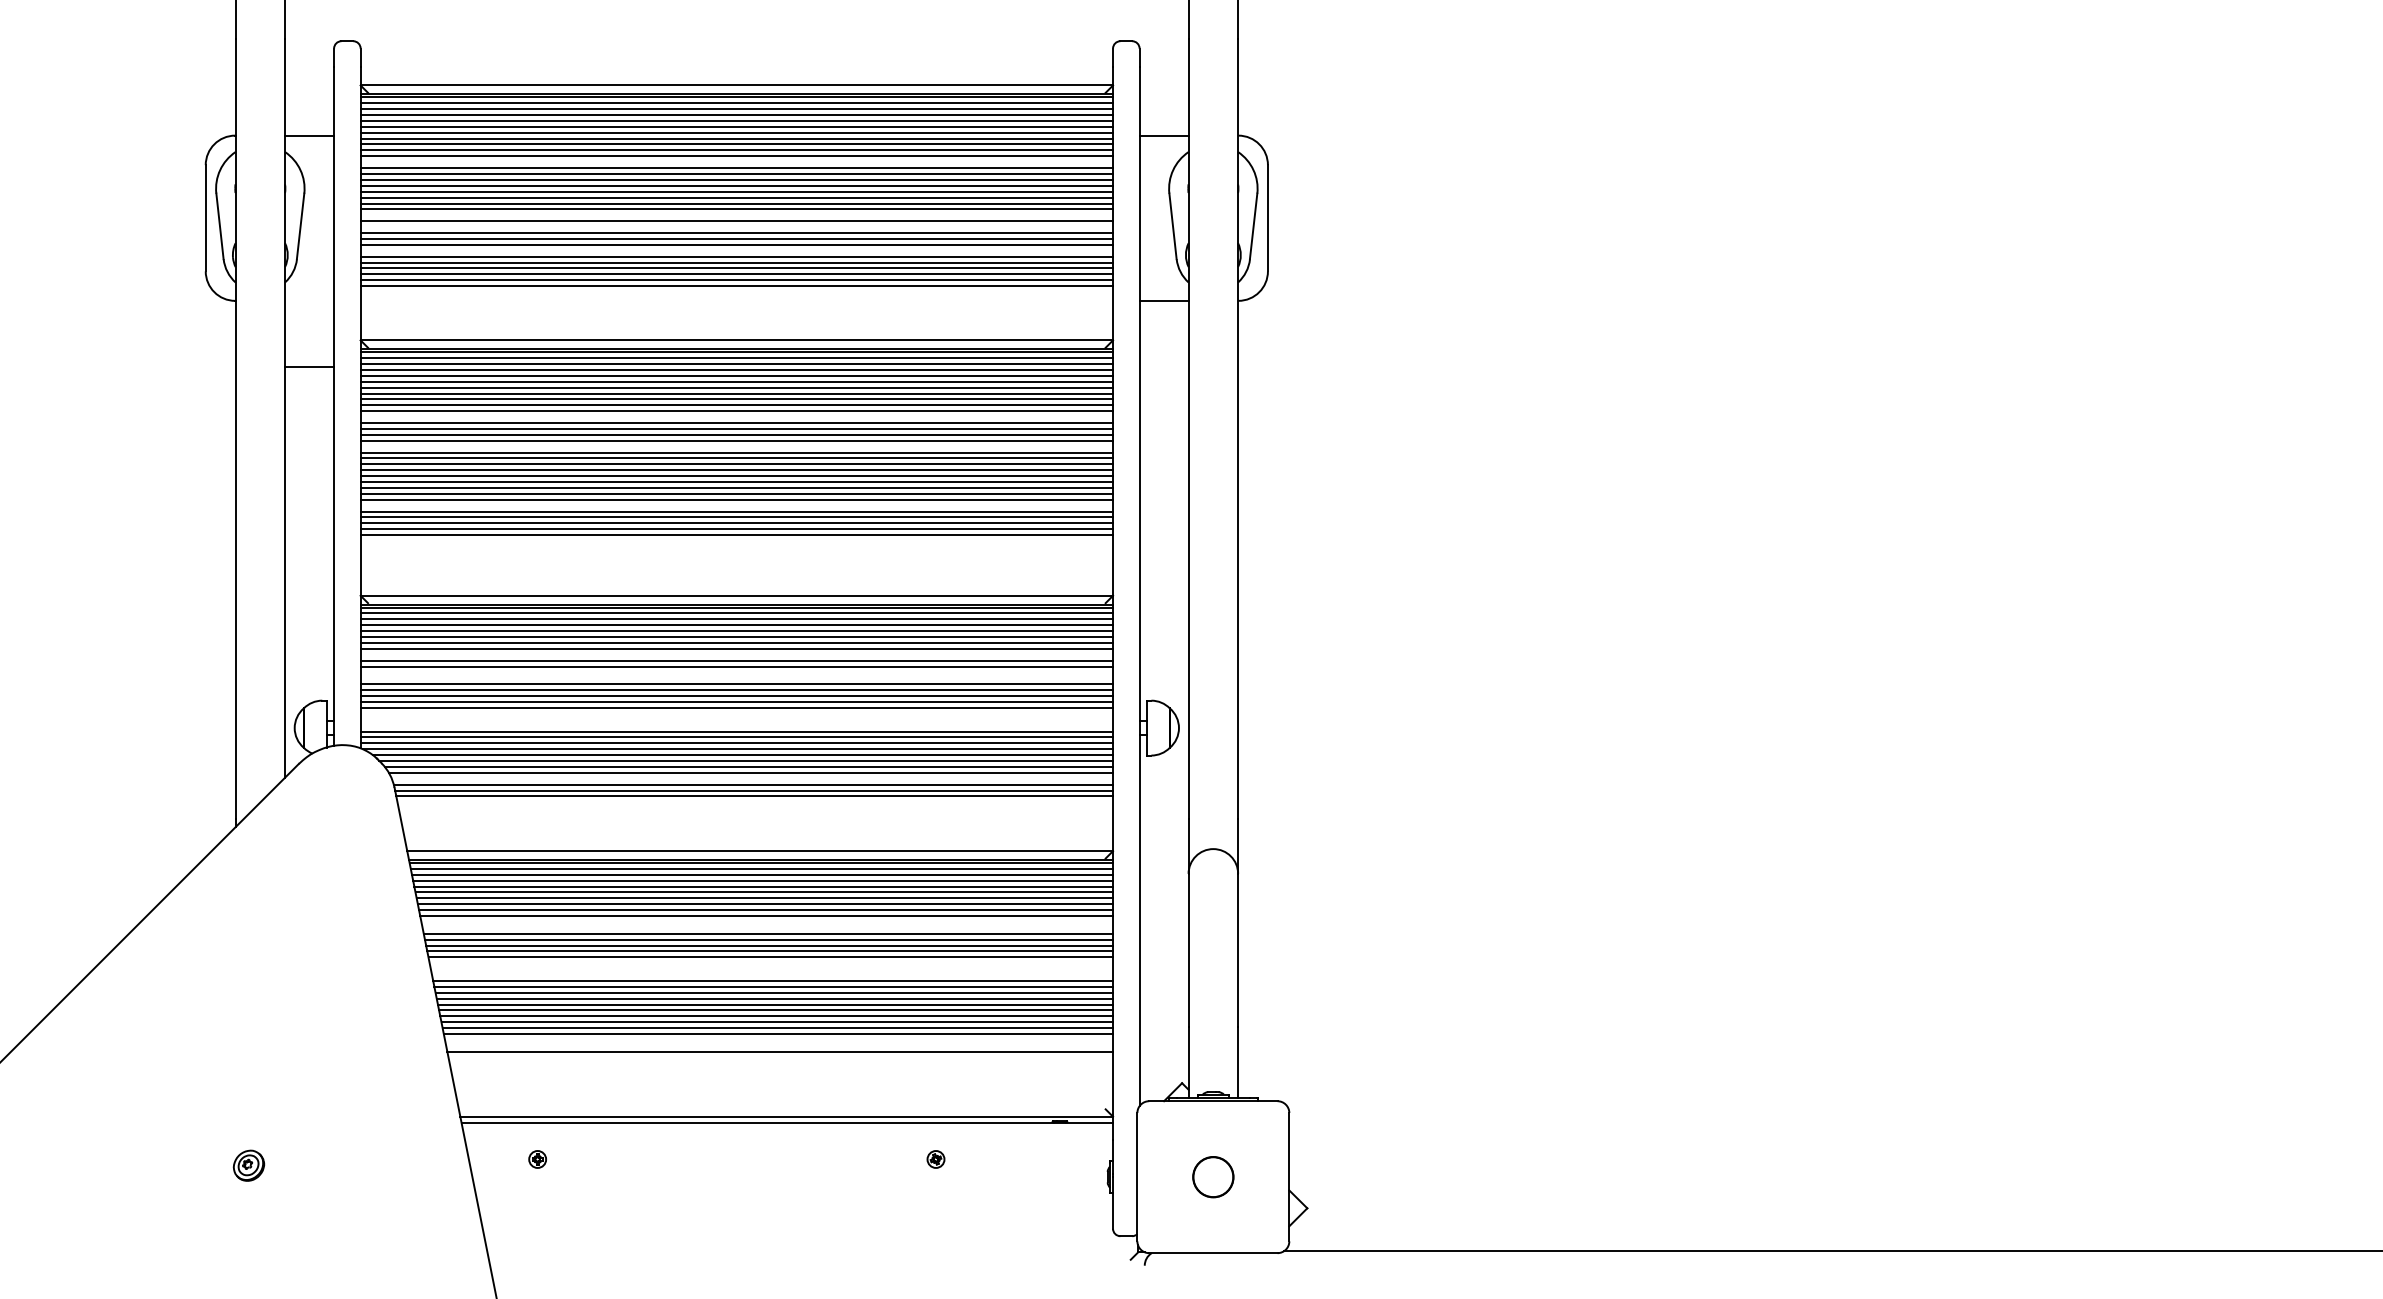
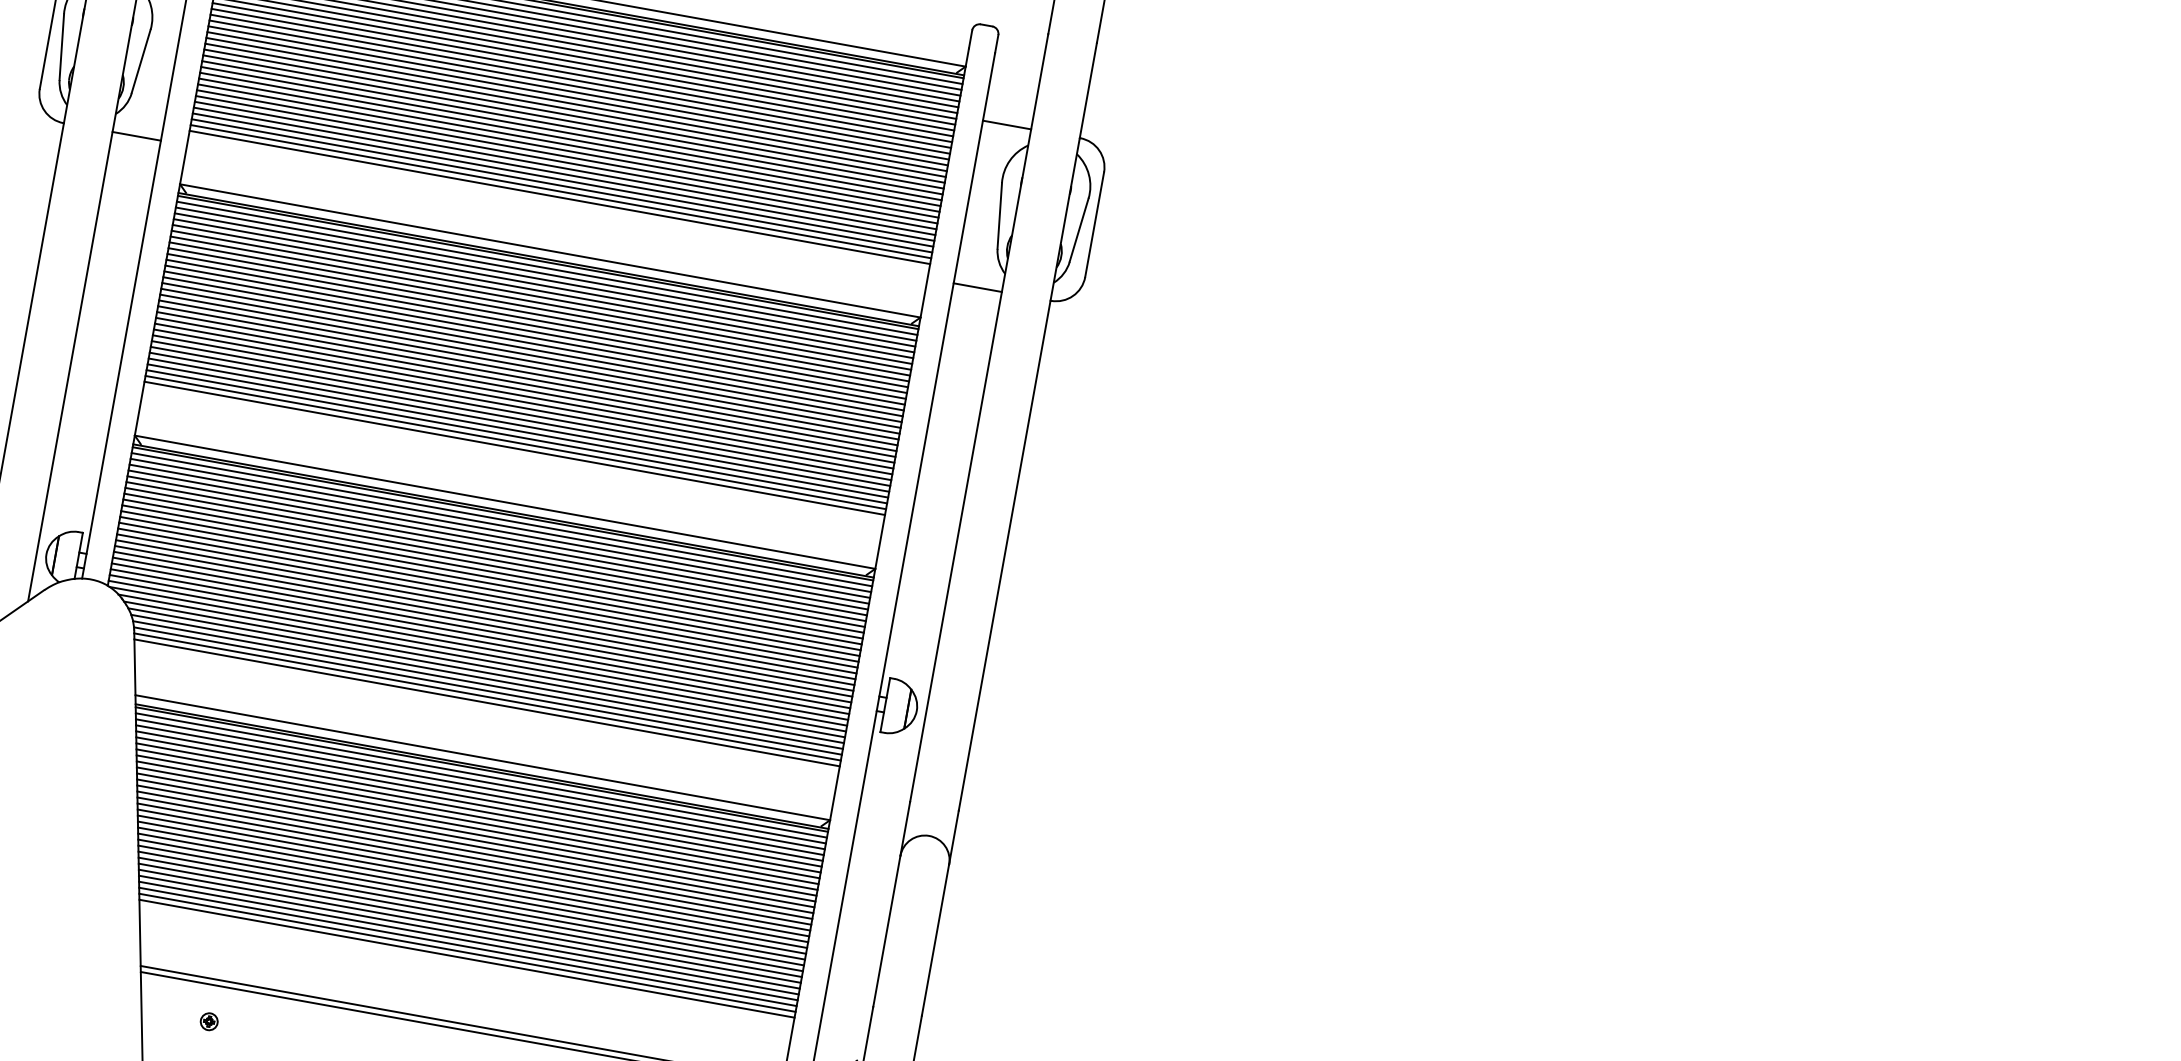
line: (736, 162) -> (581, 75), added
line: (736, 215) -> (572, 127), added
line: (736, 227) -> (569, 139), added
line: (736, 250) -> (565, 162), added
line: (309, 366) -> (136, 135), moved
line: (736, 417) -> (536, 326), added
line: (736, 446) -> (531, 355), added
line: (736, 505) -> (520, 413), added
line: (736, 541) -> (514, 448), added
line: (736, 654) -> (494, 559), added
line: (736, 672) -> (491, 577), added
line: (736, 678) -> (490, 583), added
line: (736, 713) -> (483, 618), added
line: (736, 719) -> (482, 623), added
line: (736, 725) -> (481, 629), added
line: (752, 778) -> (488, 684), added
line: (767, 921) -> (477, 828), added
line: (767, 927) -> (476, 834), added
line: (771, 963) -> (474, 870), added
line: (771, 969) -> (473, 876), added
line: (772, 975) -> (472, 882), added
line: (779, 1039) -> (468, 946), added
line: (779, 1045) -> (467, 952), added

